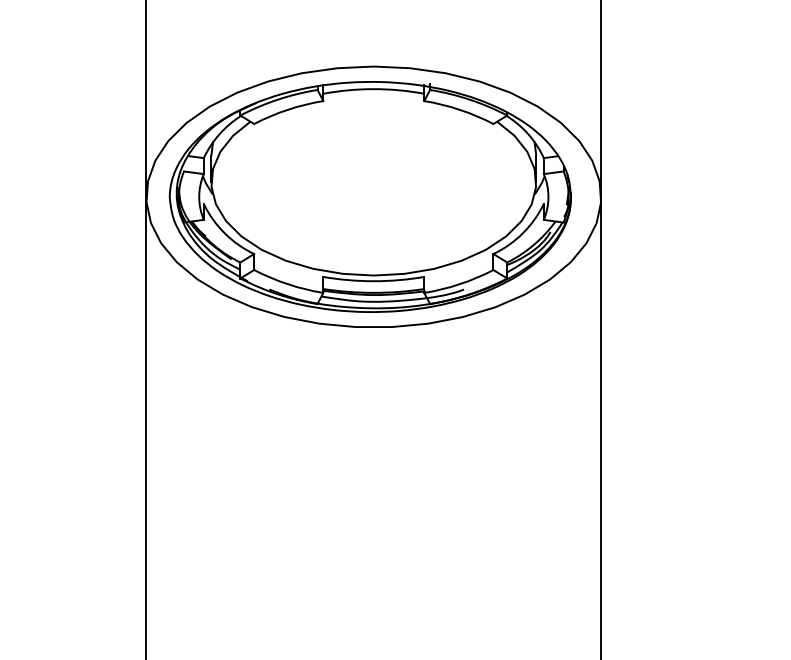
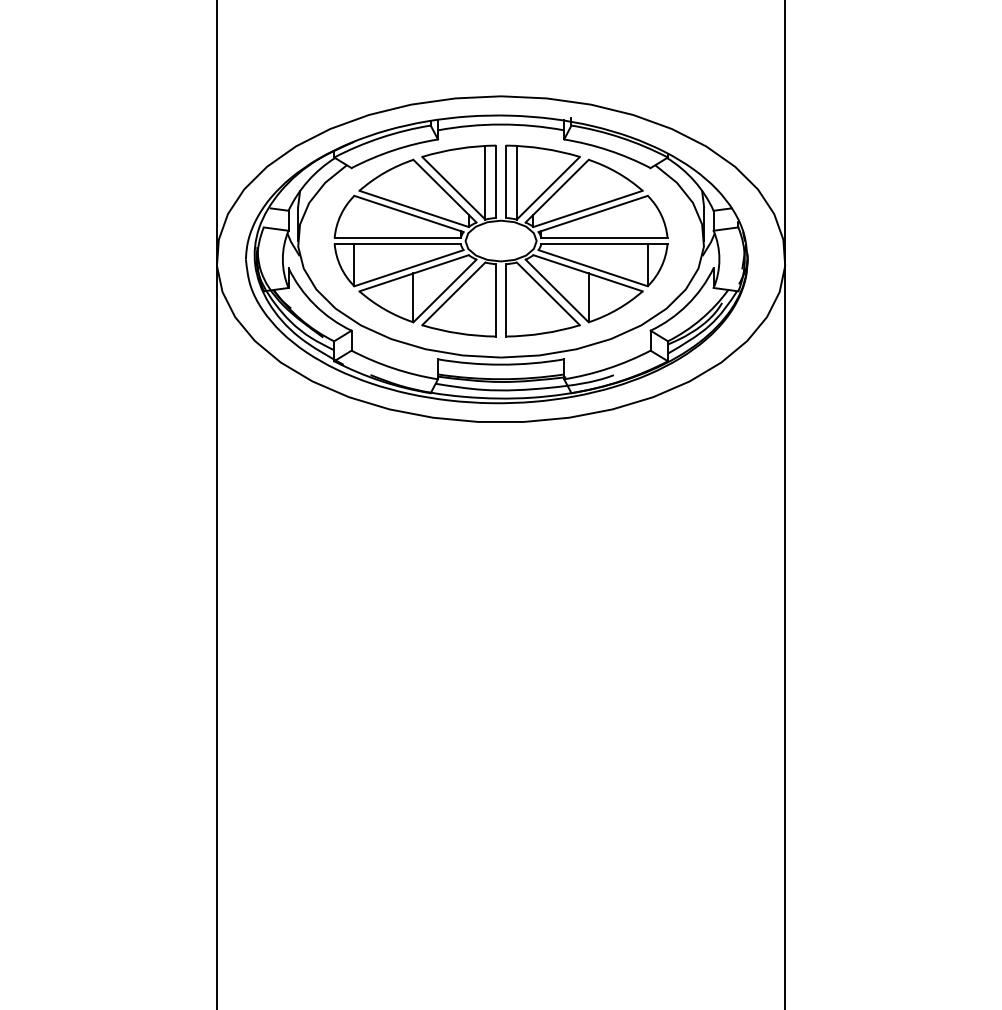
part: (373, 181) -> (500, 240), added

